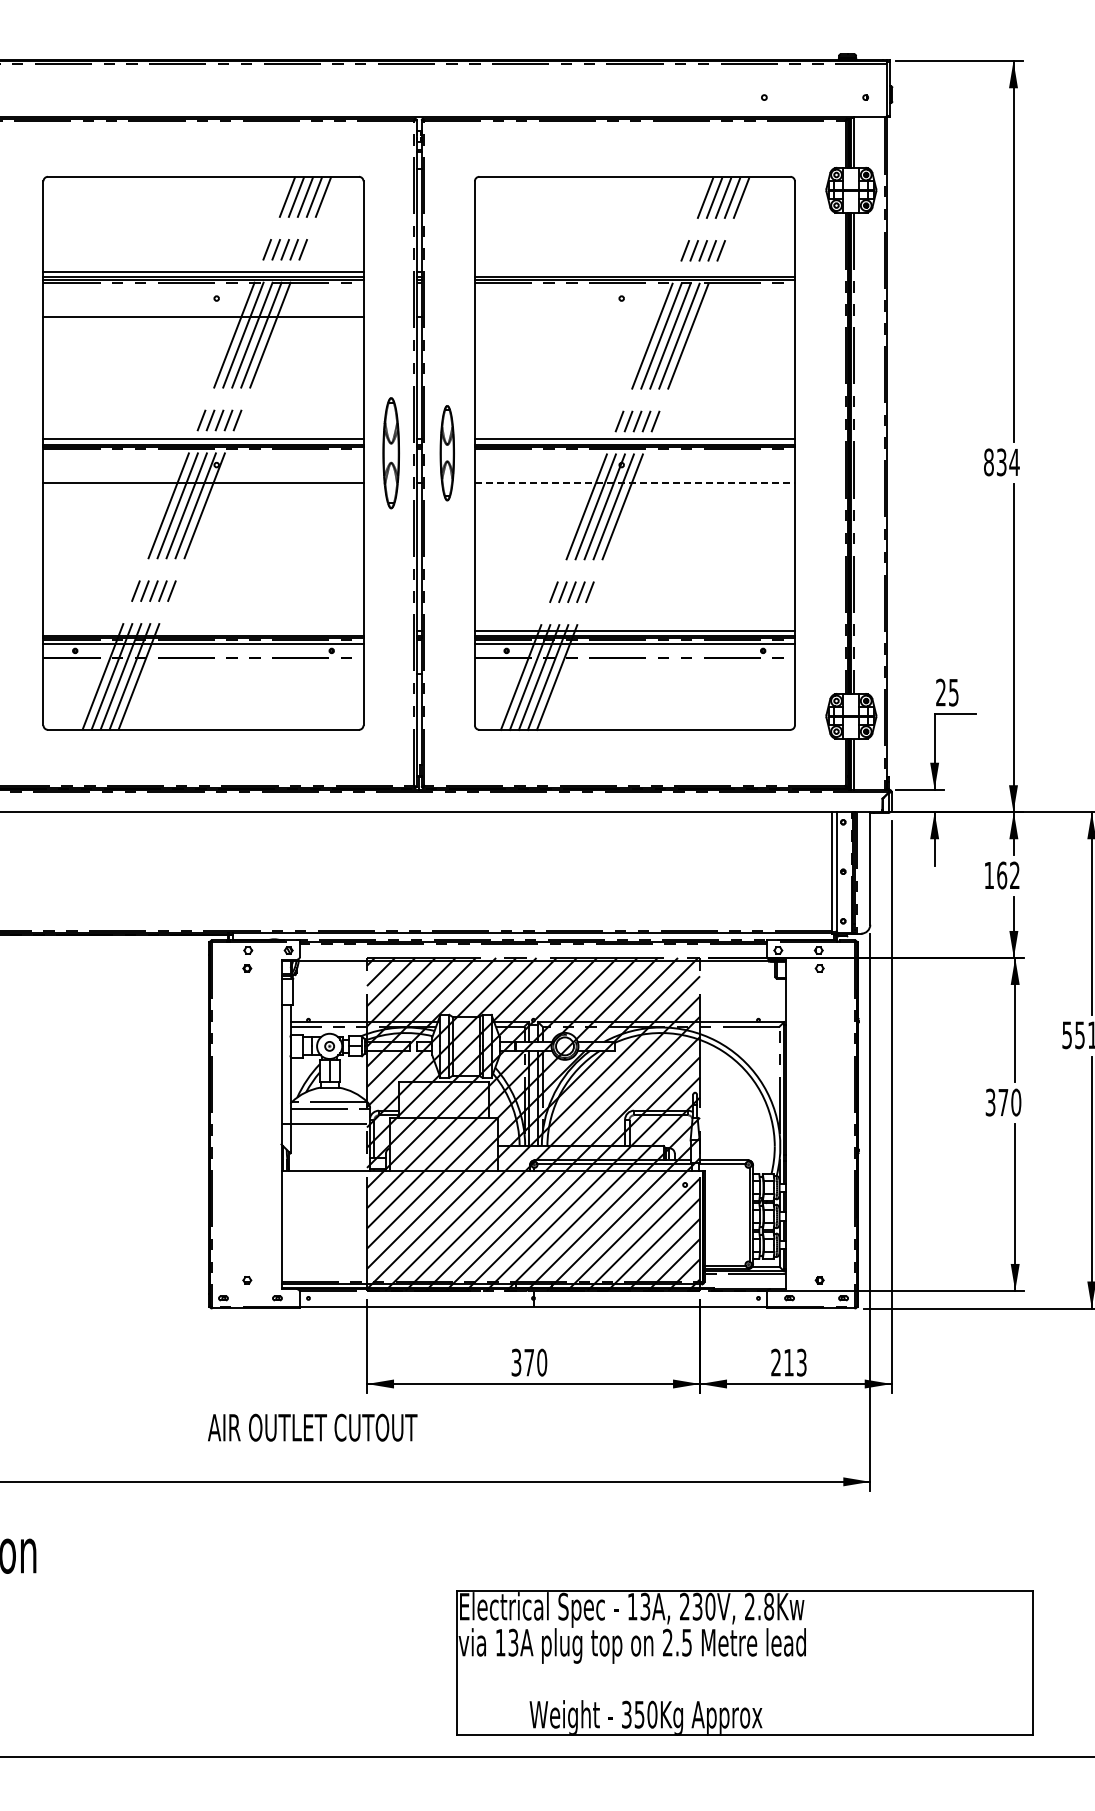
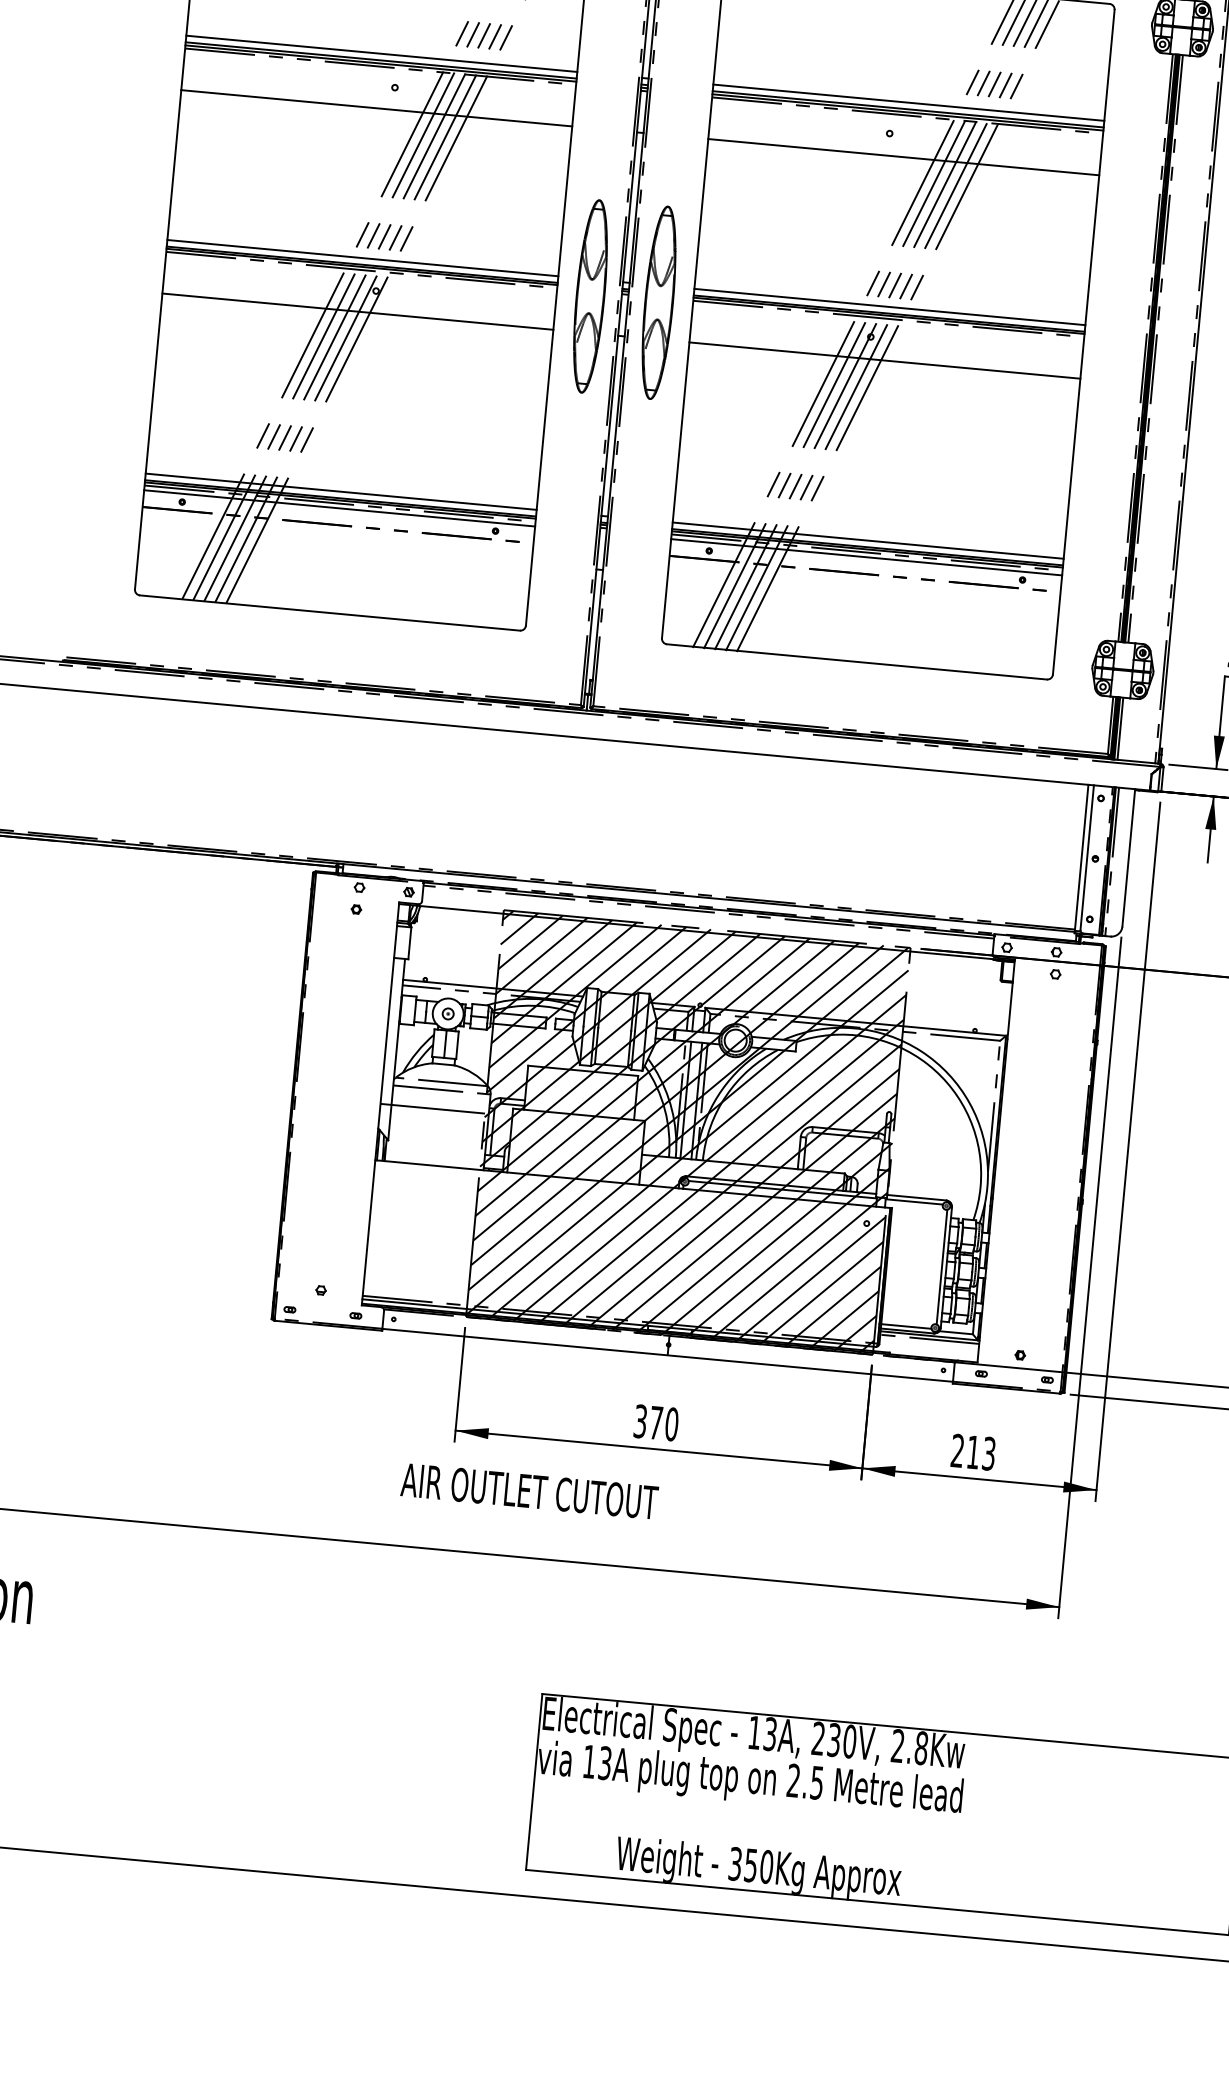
line: (634, 272) -> (908, 103), added
line: (634, 316) -> (903, 156), added
part: (391, 452) -> (591, 295), size x1.43
part: (447, 452) -> (659, 301), size x1.67
line: (635, 483) -> (885, 361), dashed -> solid
line: (203, 630) -> (341, 491), added
text: (312, 1427) -> (529, 1491), moved

